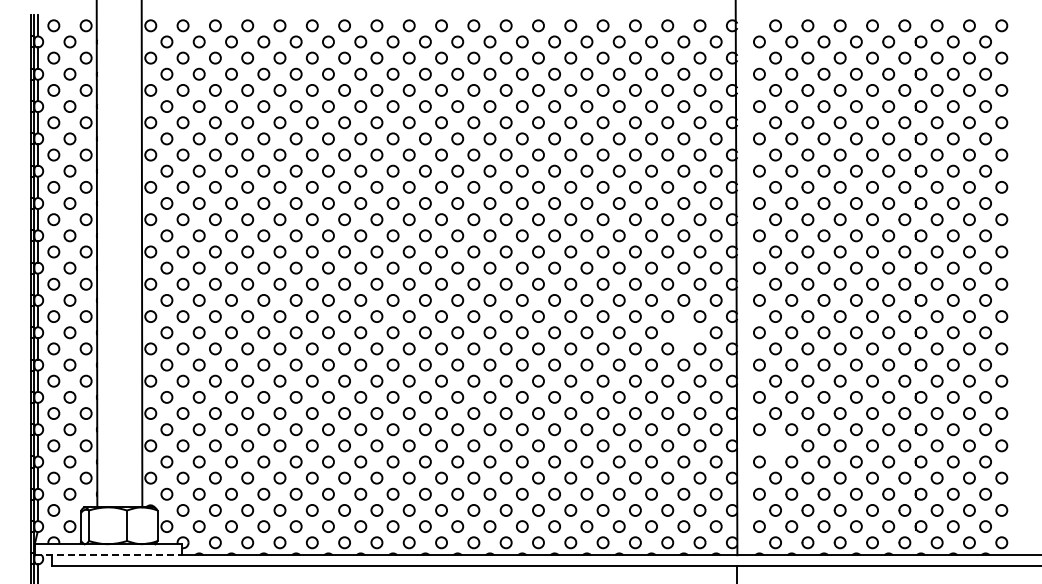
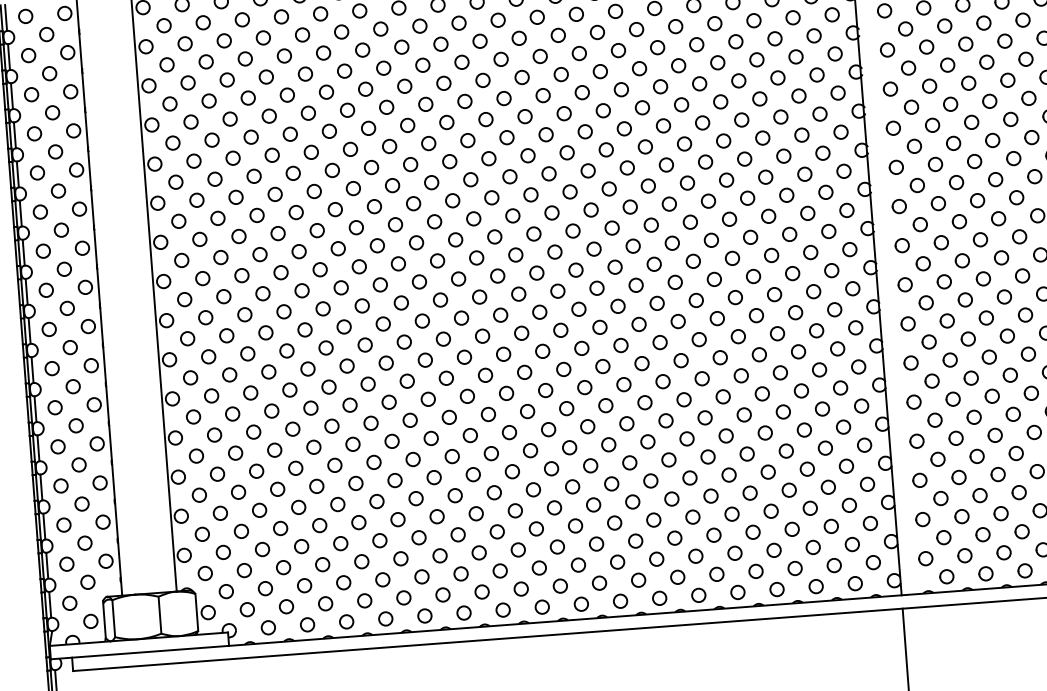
circle: (683, 332) -> (816, 330), added
circle: (775, 445) -> (937, 458), added
line: (108, 555) -> (140, 652), dashed -> solid

